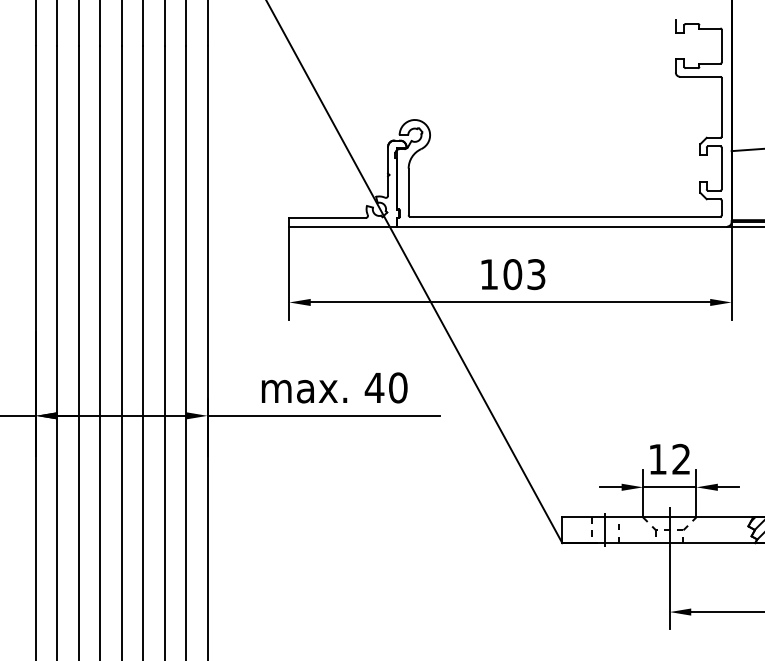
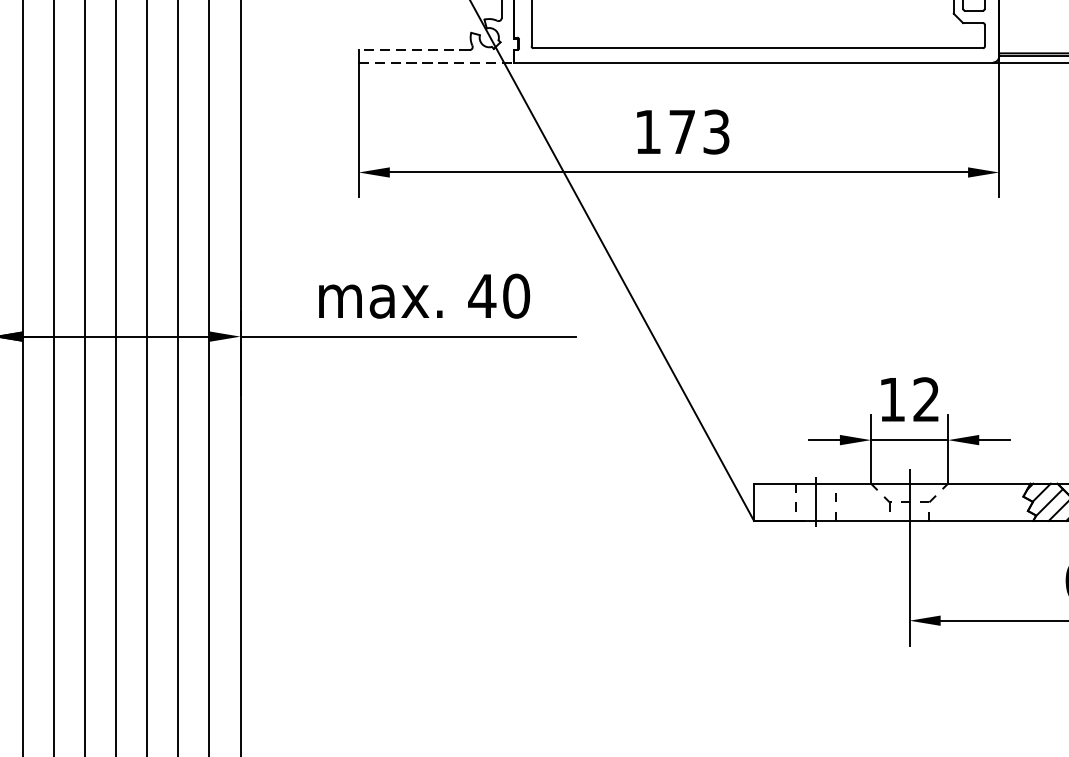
line: (327, 217) -> (414, 49), solid -> dashed
line: (342, 226) -> (435, 62), solid -> dashed
text: (512, 274) -> (681, 132), 103 -> 173

